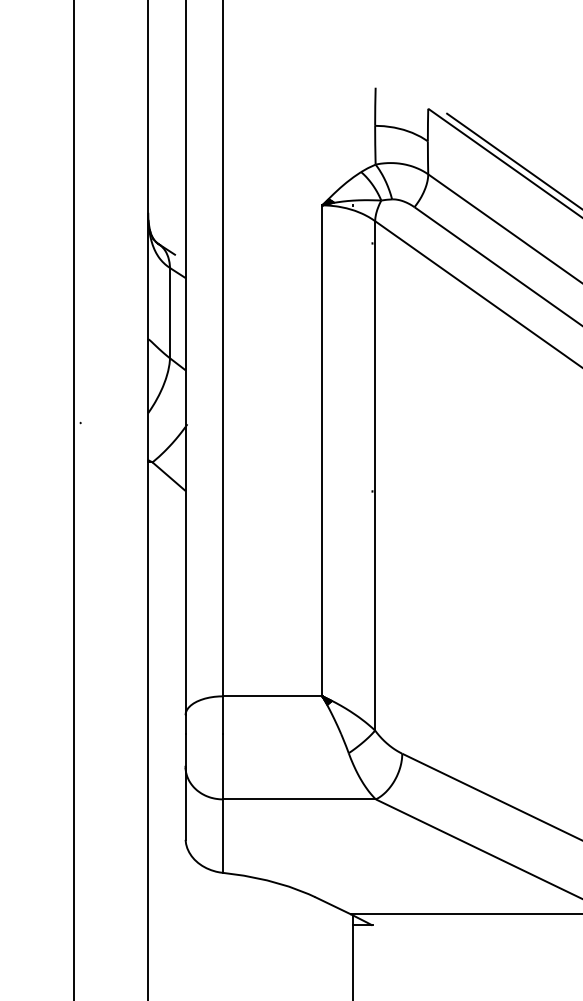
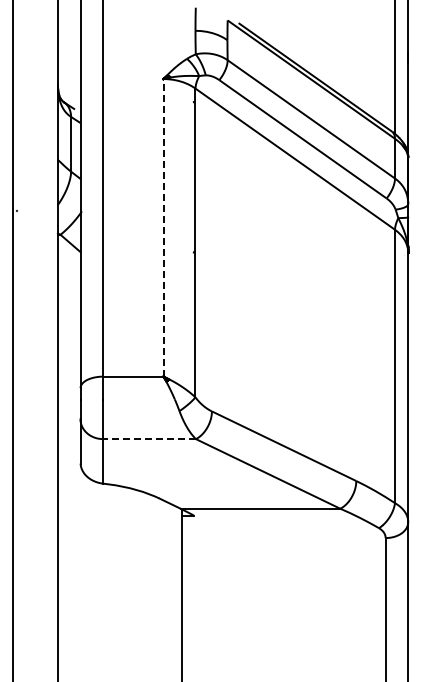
line: (322, 450) -> (163, 227), solid -> dashed
line: (299, 800) -> (149, 439), solid -> dashed

